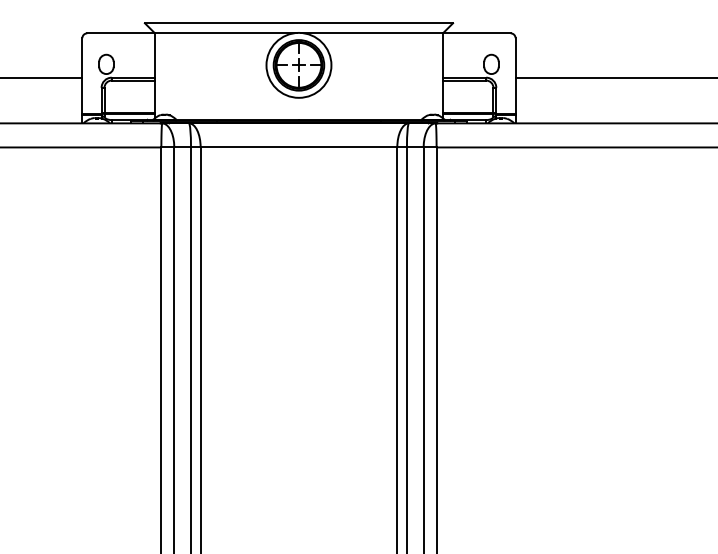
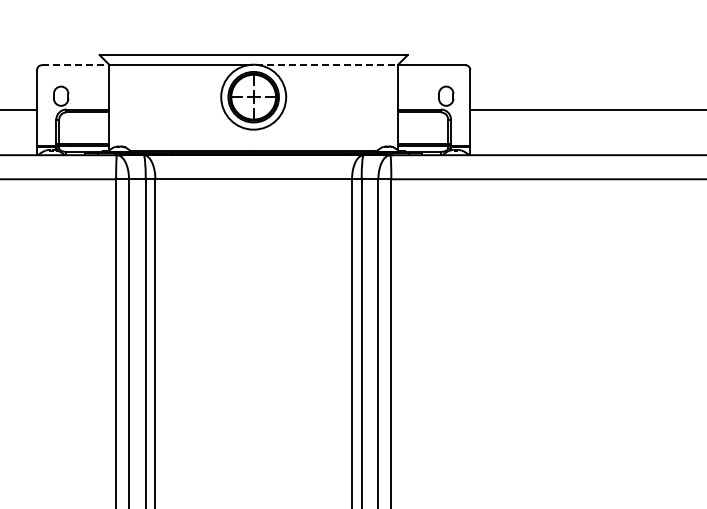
line: (372, 32) -> (327, 64), solid -> dashed
line: (120, 33) -> (75, 65), solid -> dashed

